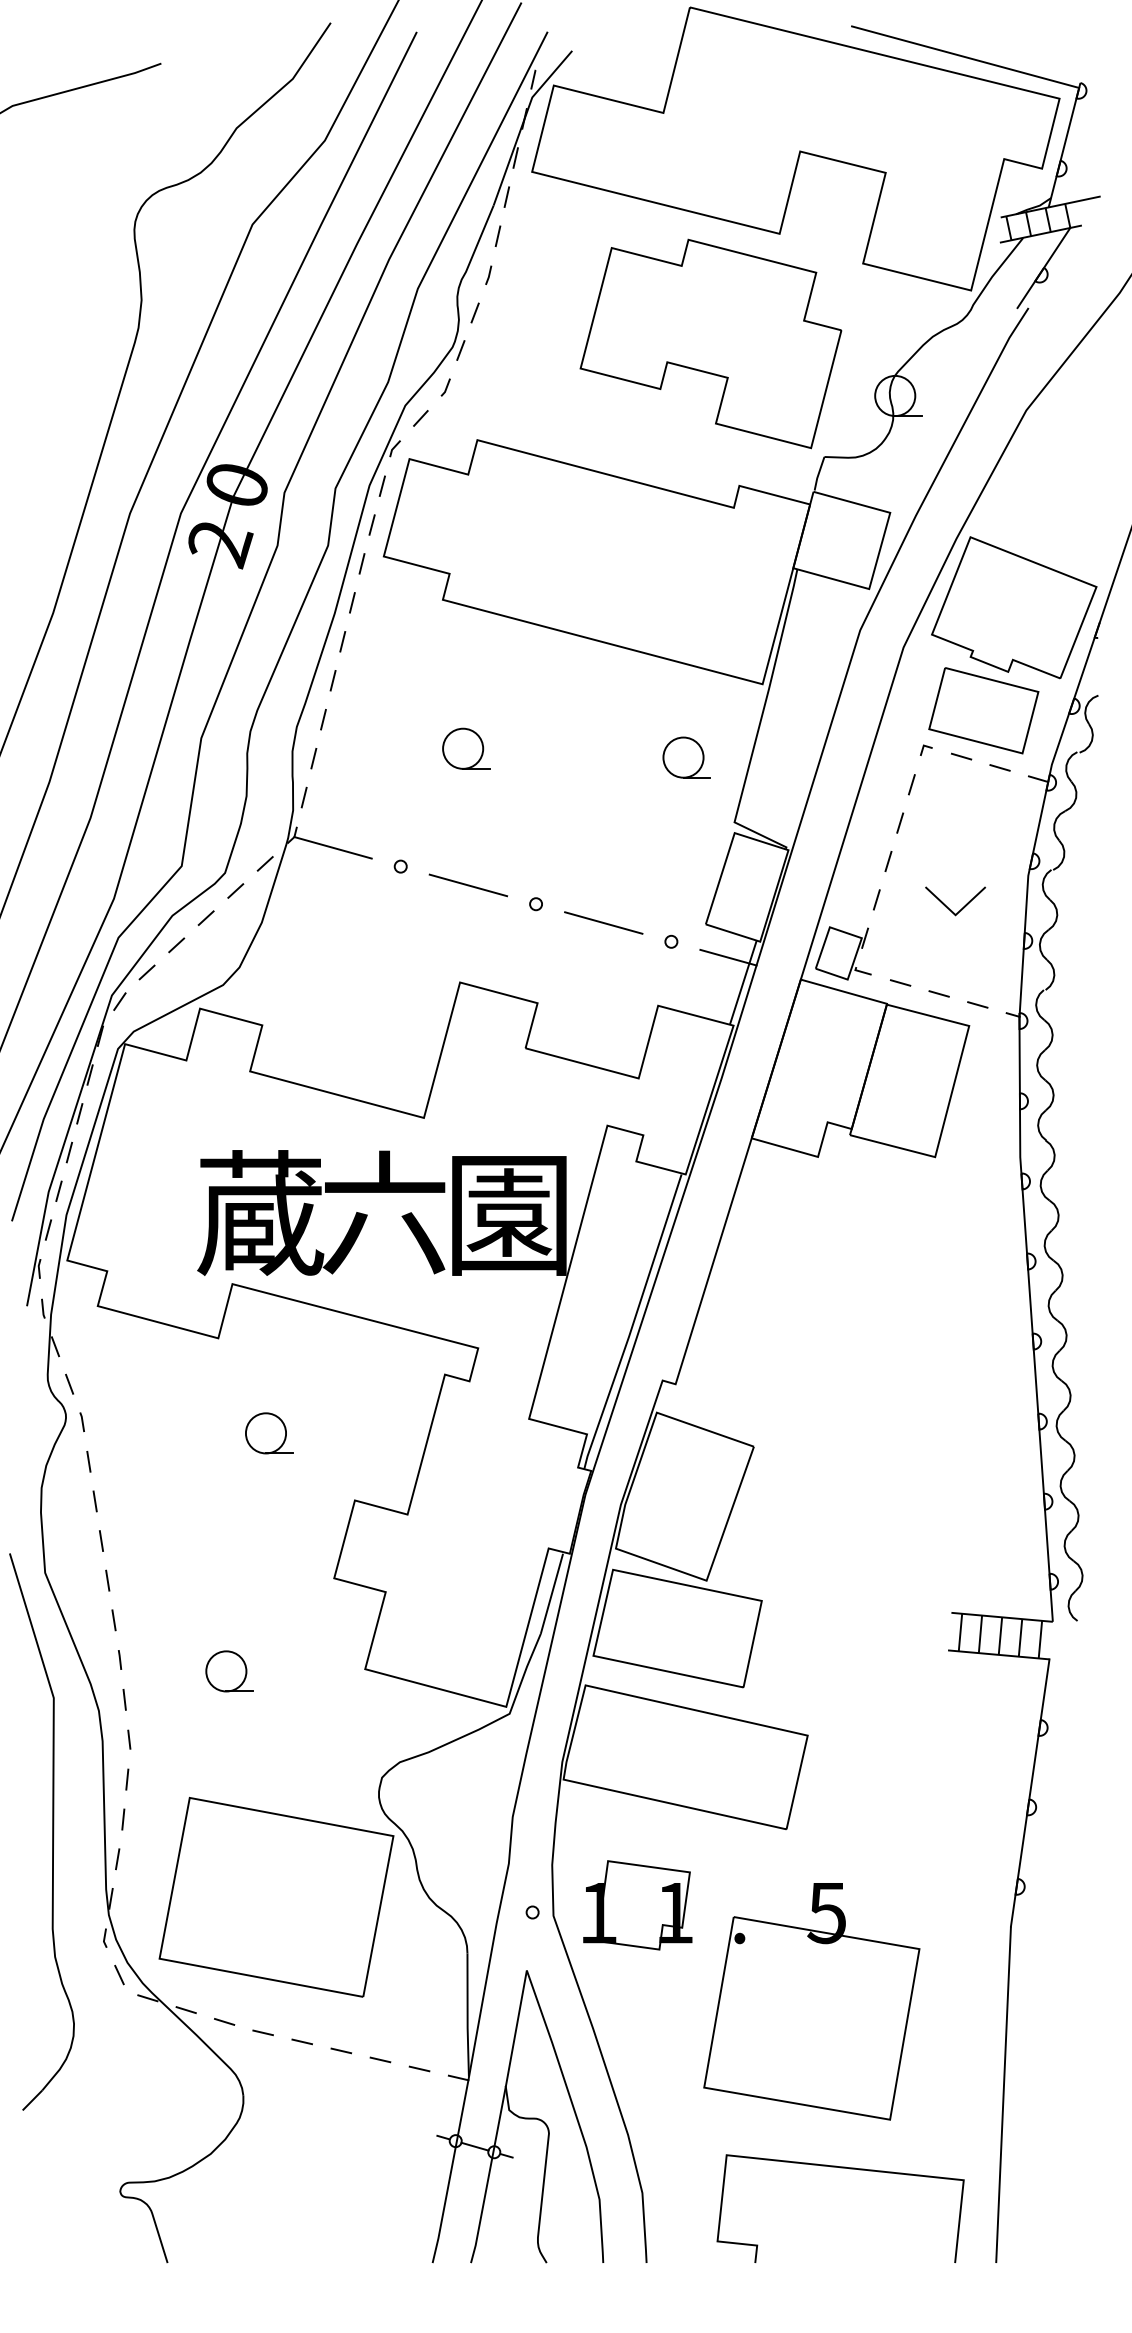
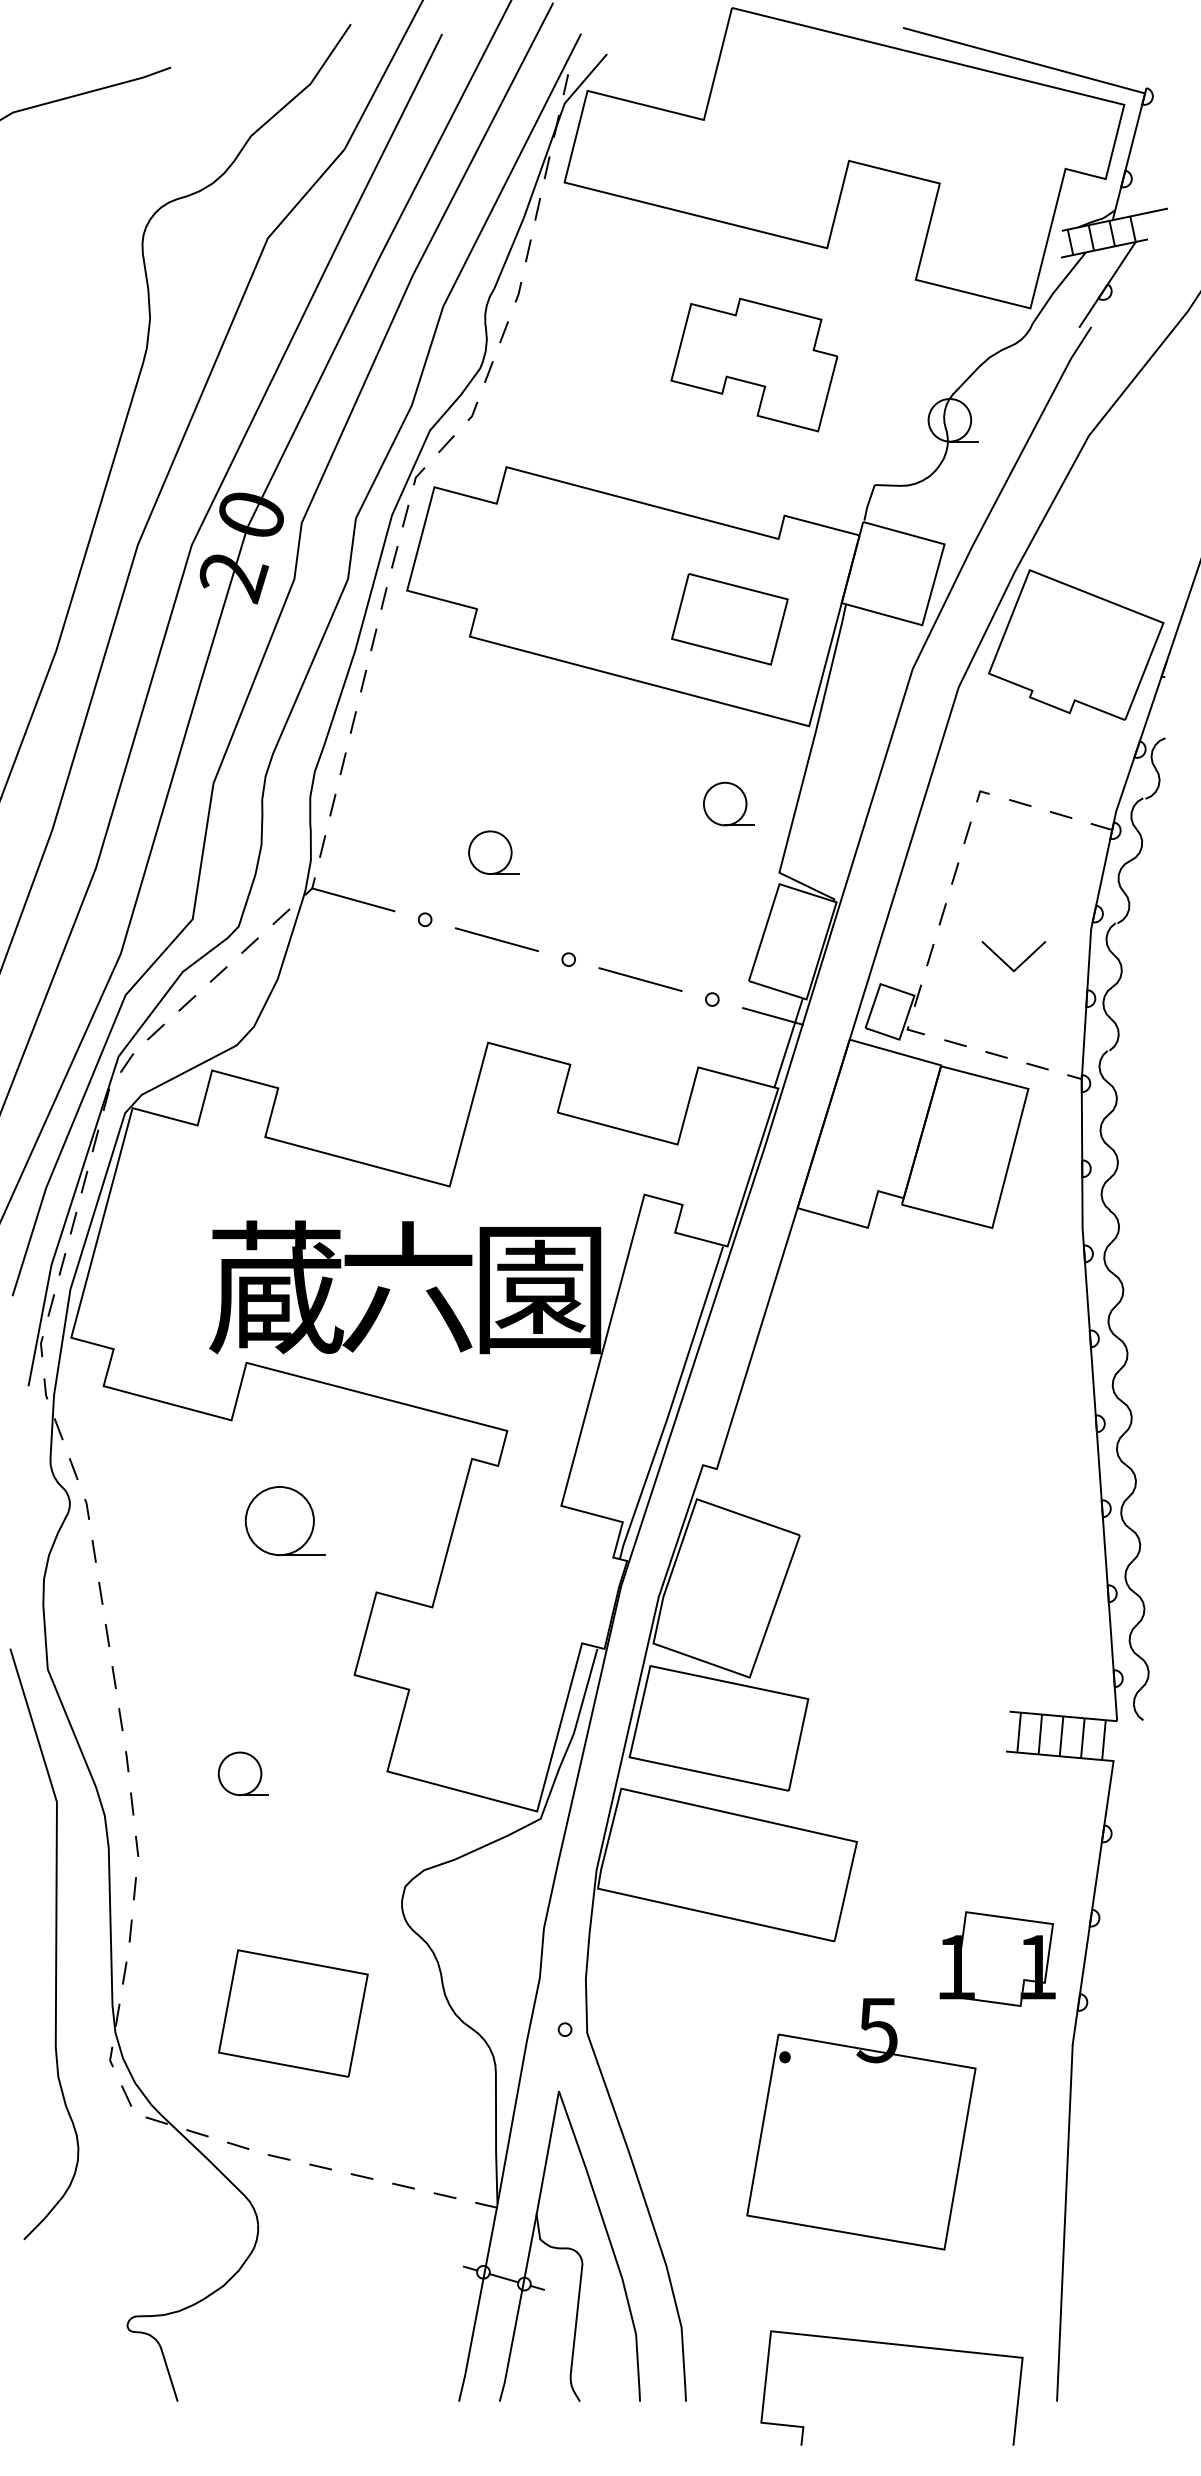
part: (711, 343) -> (754, 364), size x0.6
part: (983, 710) -> (729, 619), moved
part: (466, 748) -> (493, 852), moved
part: (269, 1433) -> (285, 1521), size x1.6
part: (276, 1897) -> (293, 2013), size x0.6
part: (637, 1904) -> (997, 1958), moved
curve: (842, 2168) -> (893, 2345), moved

